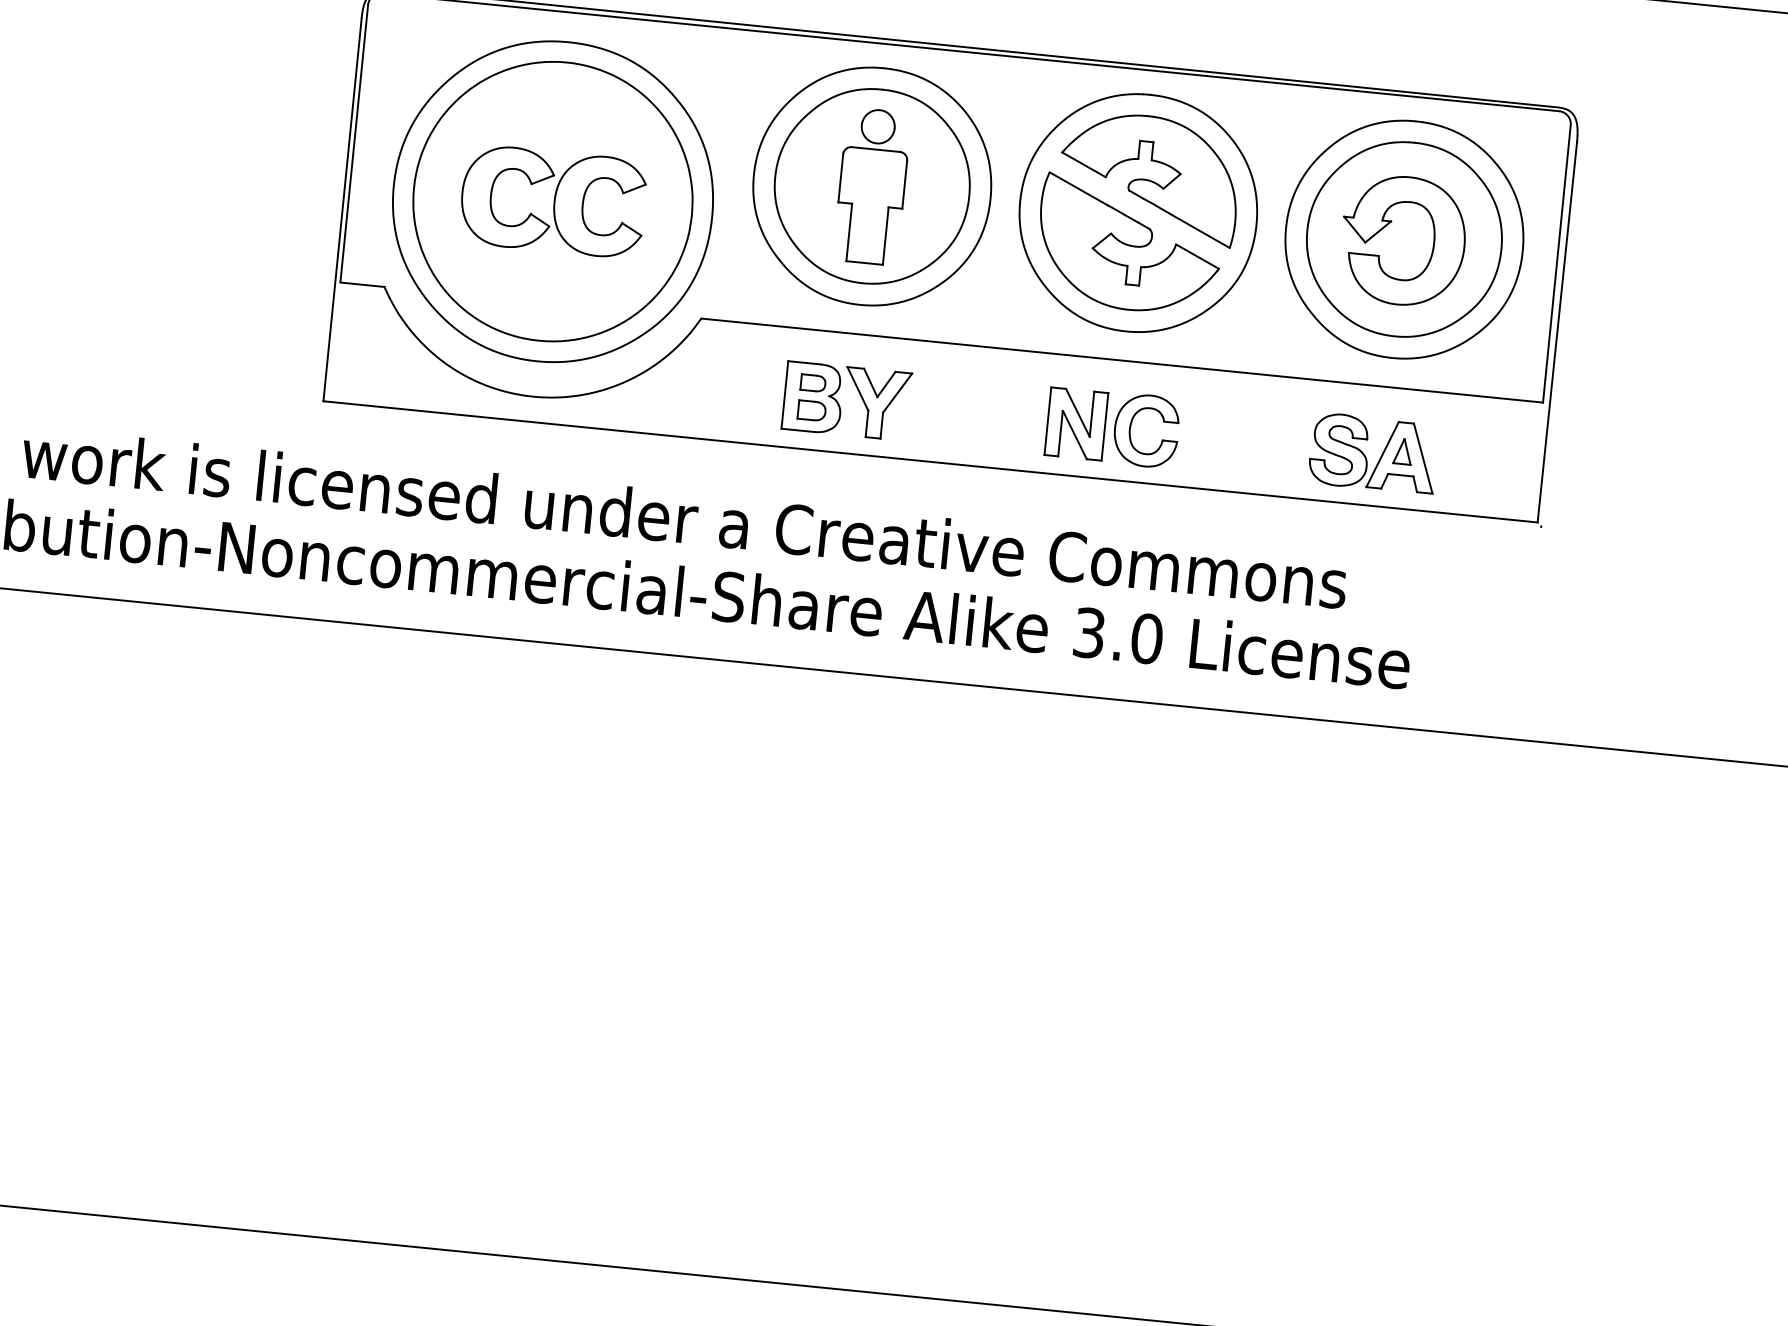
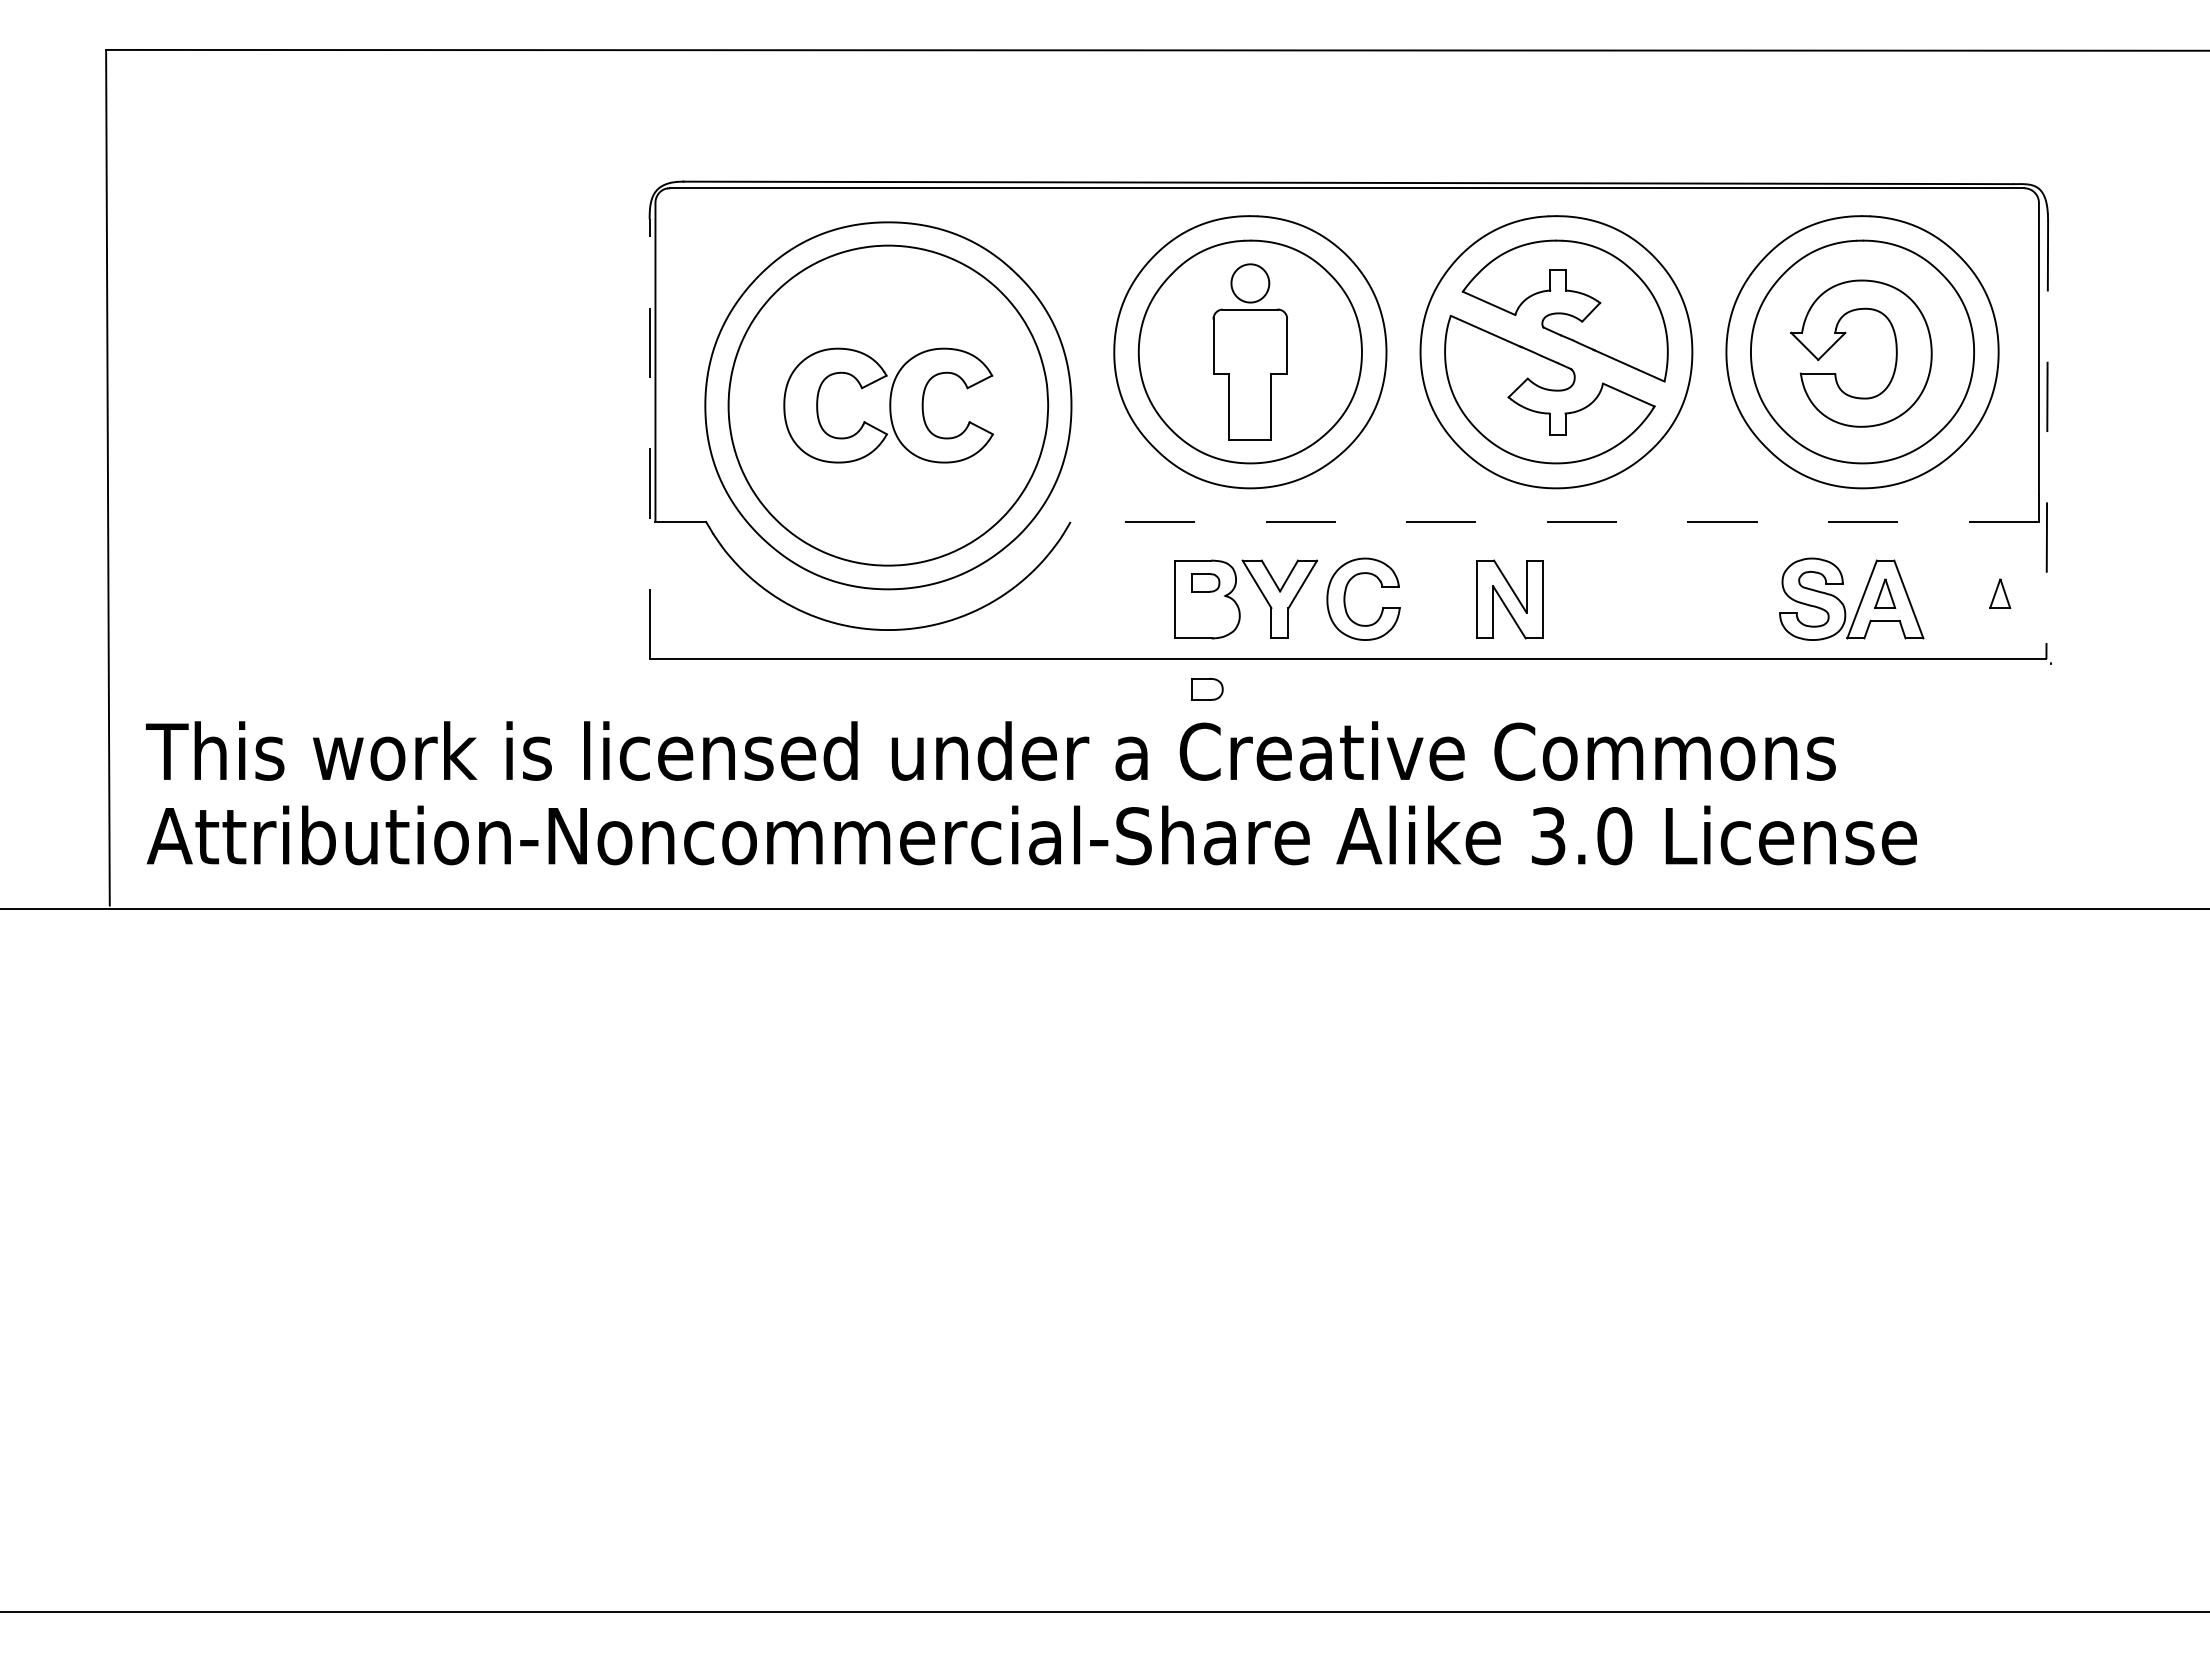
line: (342, 210) -> (649, 439), solid -> dashed
line: (1557, 332) -> (2047, 440), solid -> dashed
line: (1121, 360) -> (1554, 522), solid -> dashed
part: (812, 409) -> (1207, 688), moved
part: (1130, 428) -> (1345, 598), moved
part: (1503, 461) -> (2000, 593), added

